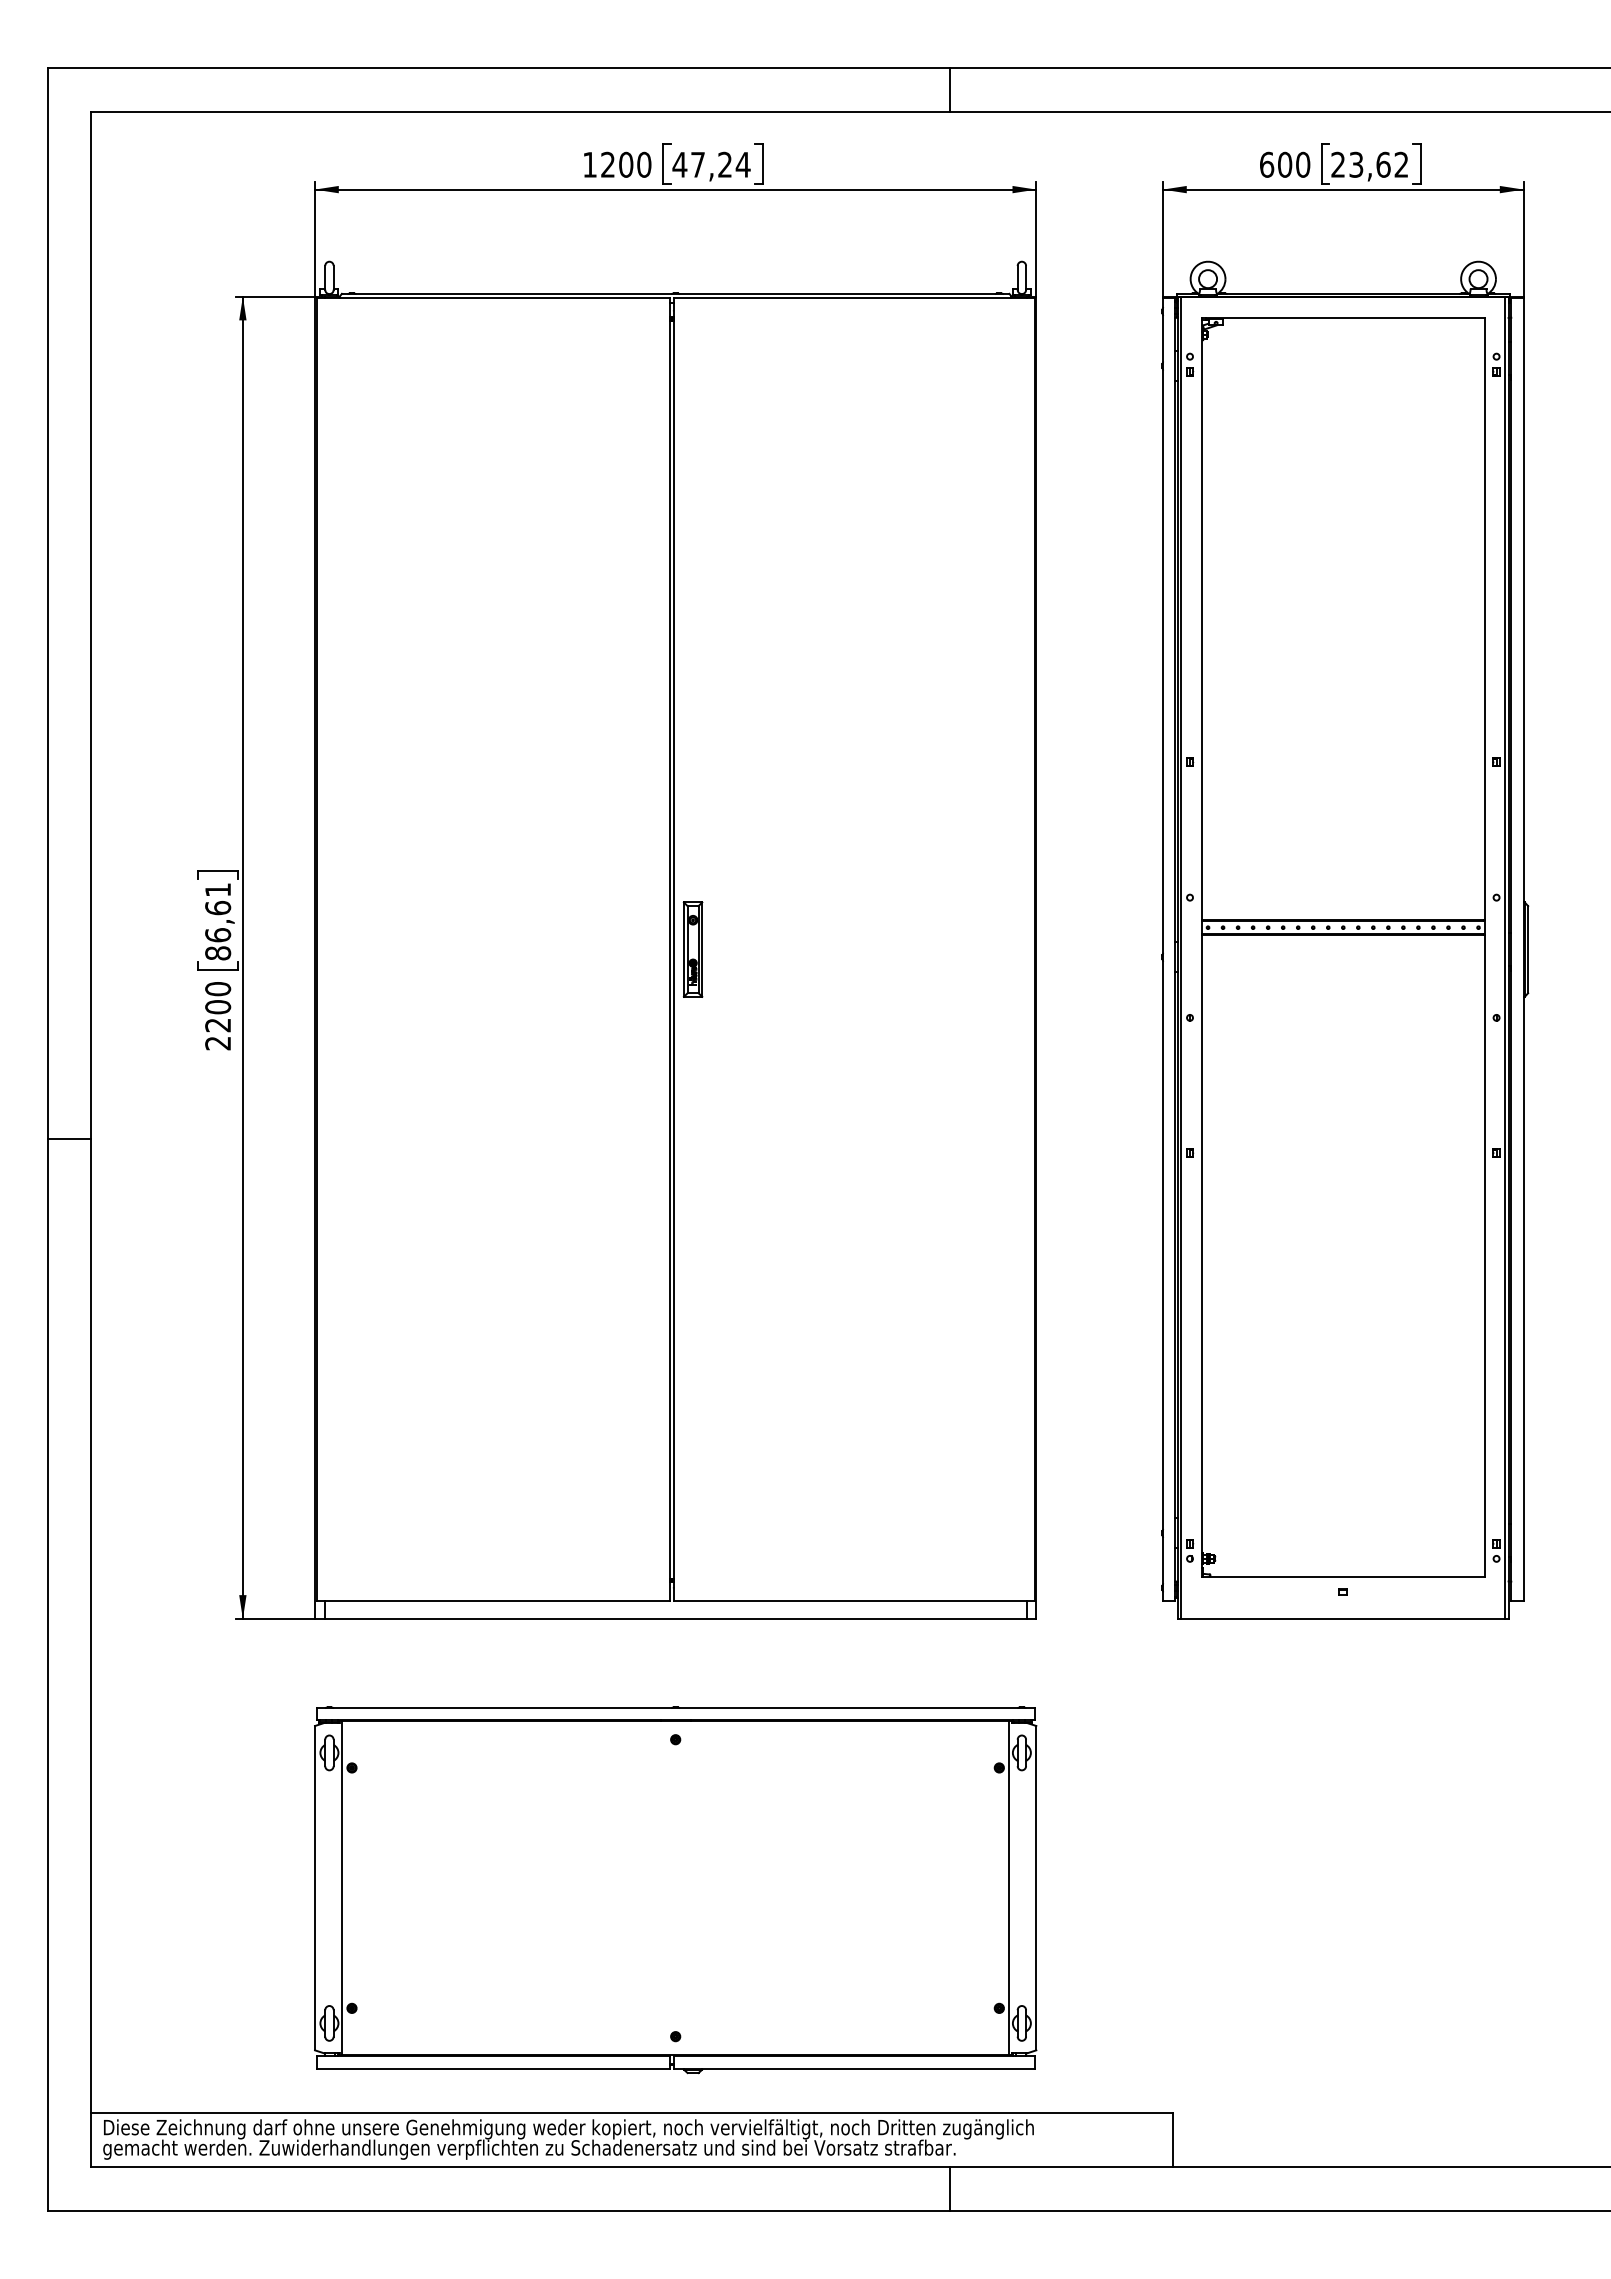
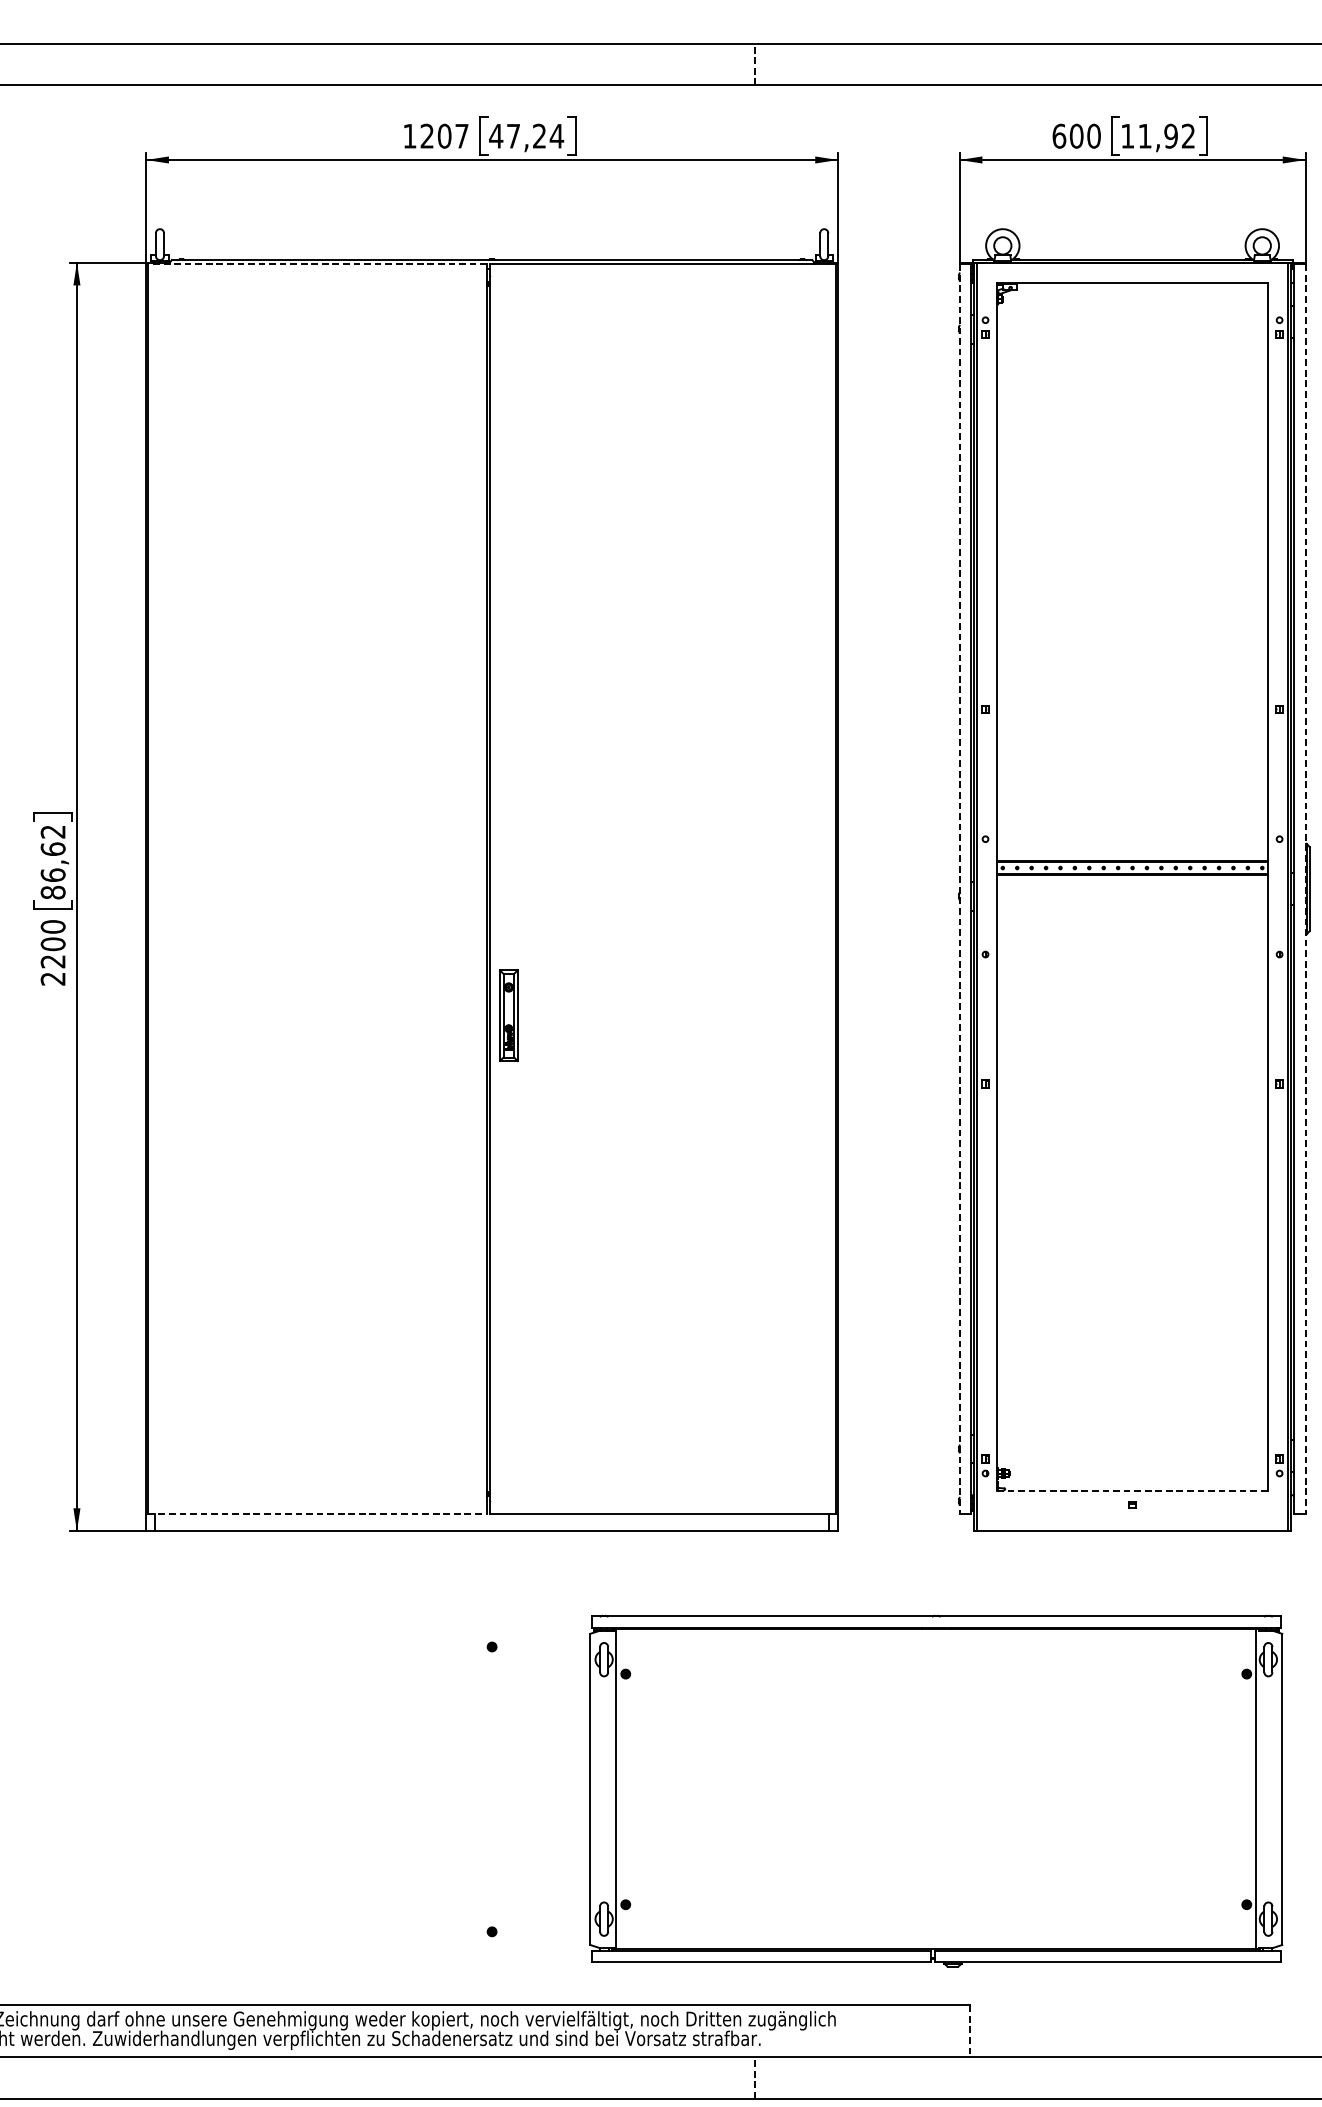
line: (949, 90) -> (754, 64), solid -> dashed
text: (644, 164) -> (462, 135), 1200 -> 1207
text: (1360, 164) -> (1149, 135), 23,62 -> 11,92
line: (493, 298) -> (317, 264), solid -> dashed
text: (217, 889) -> (52, 831), 86,61 -> 86,62
part: (692, 949) -> (508, 1015), moved
line: (1162, 950) -> (959, 889), solid -> dashed
line: (1523, 950) -> (1305, 889), solid -> dashed
line: (1343, 1576) -> (1132, 1490), solid -> dashed
line: (493, 1600) -> (317, 1513), solid -> dashed
part: (675, 1890) -> (936, 1791), moved
line: (1173, 2140) -> (969, 2031), solid -> dashed
line: (949, 2188) -> (754, 2077), solid -> dashed

